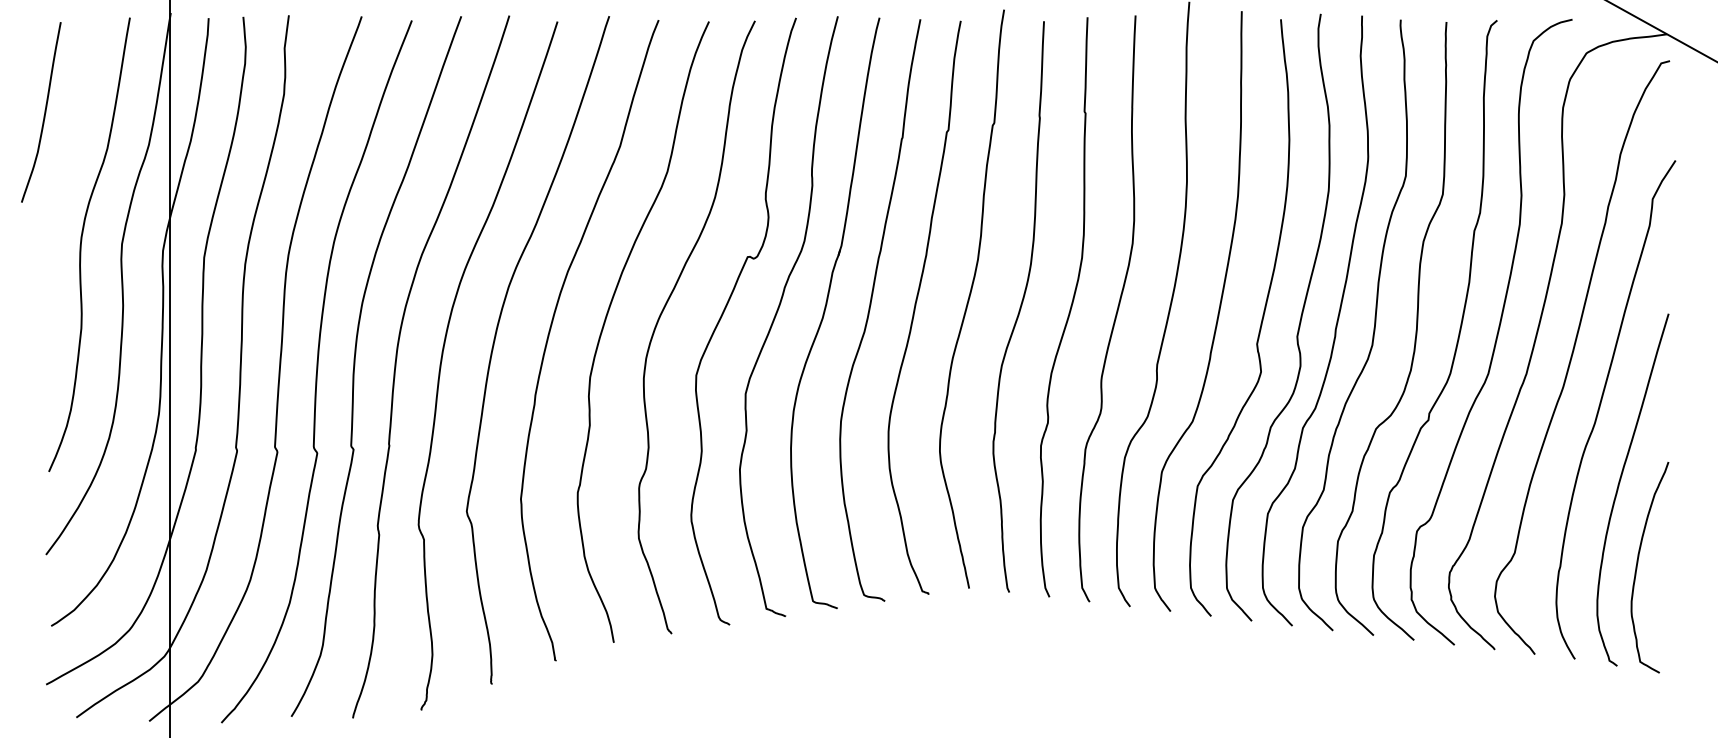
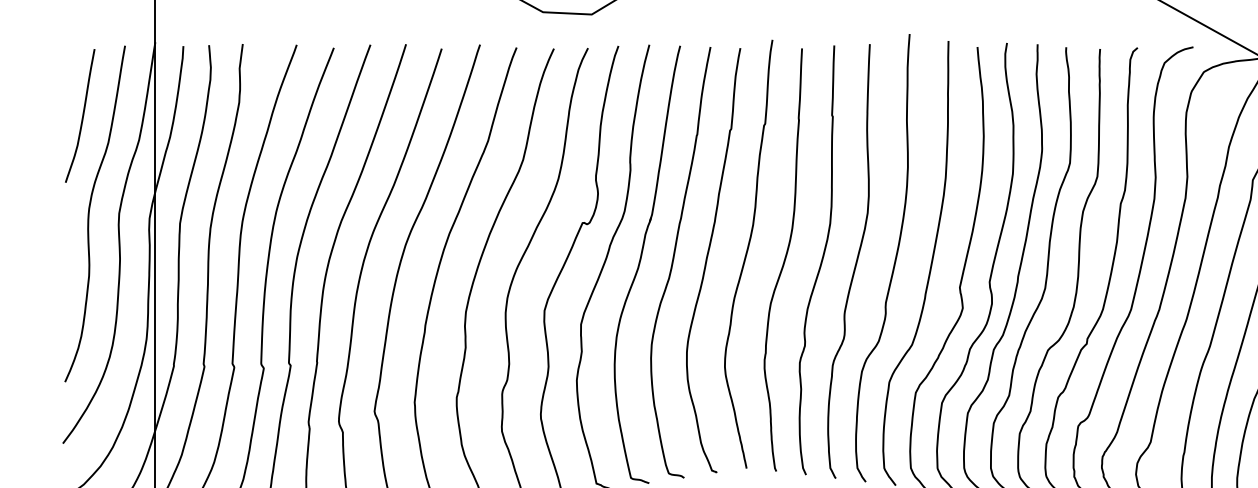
curve: (44, 112) -> (82, 116), moved

